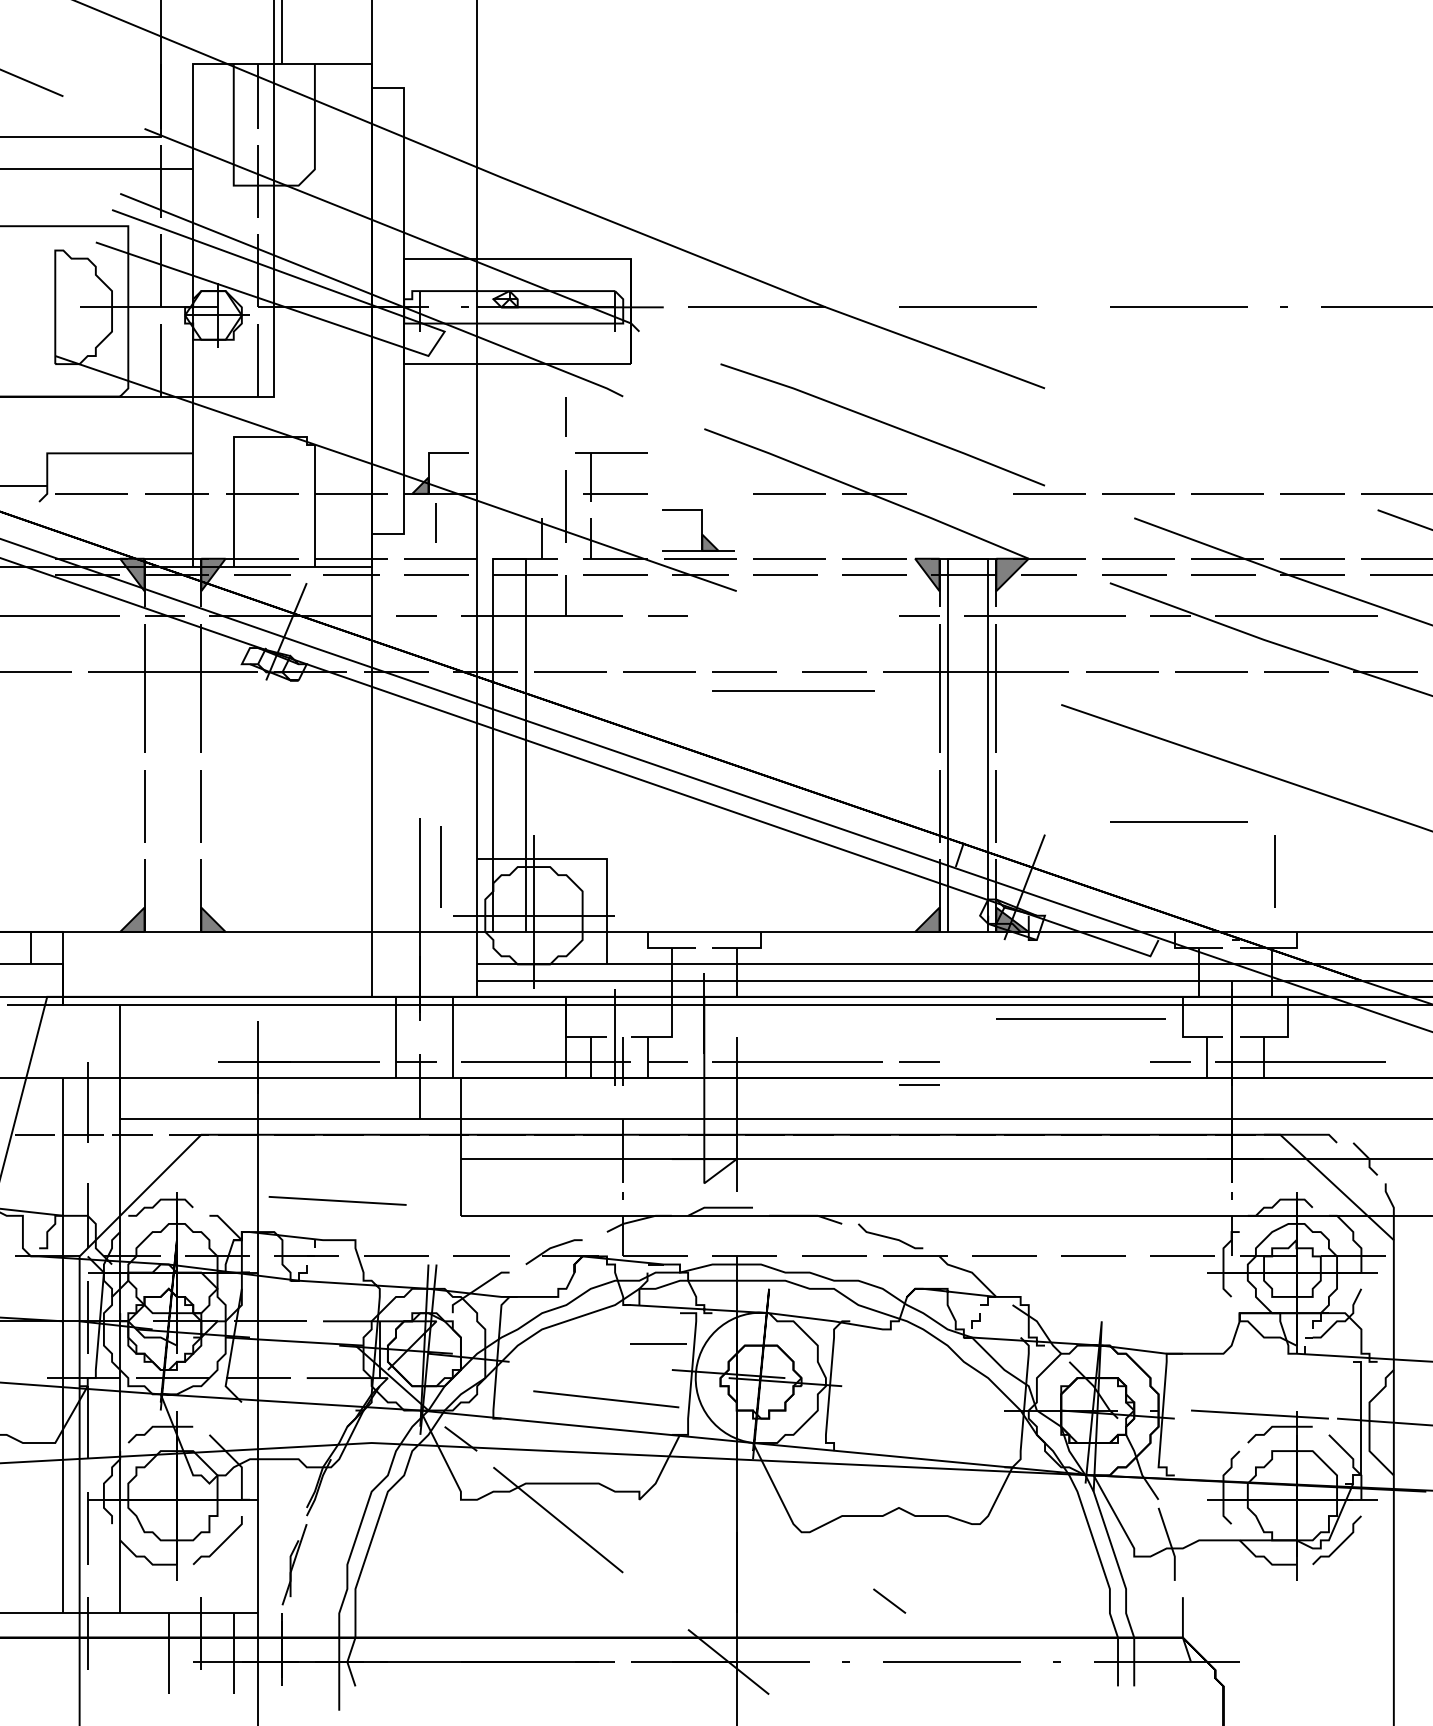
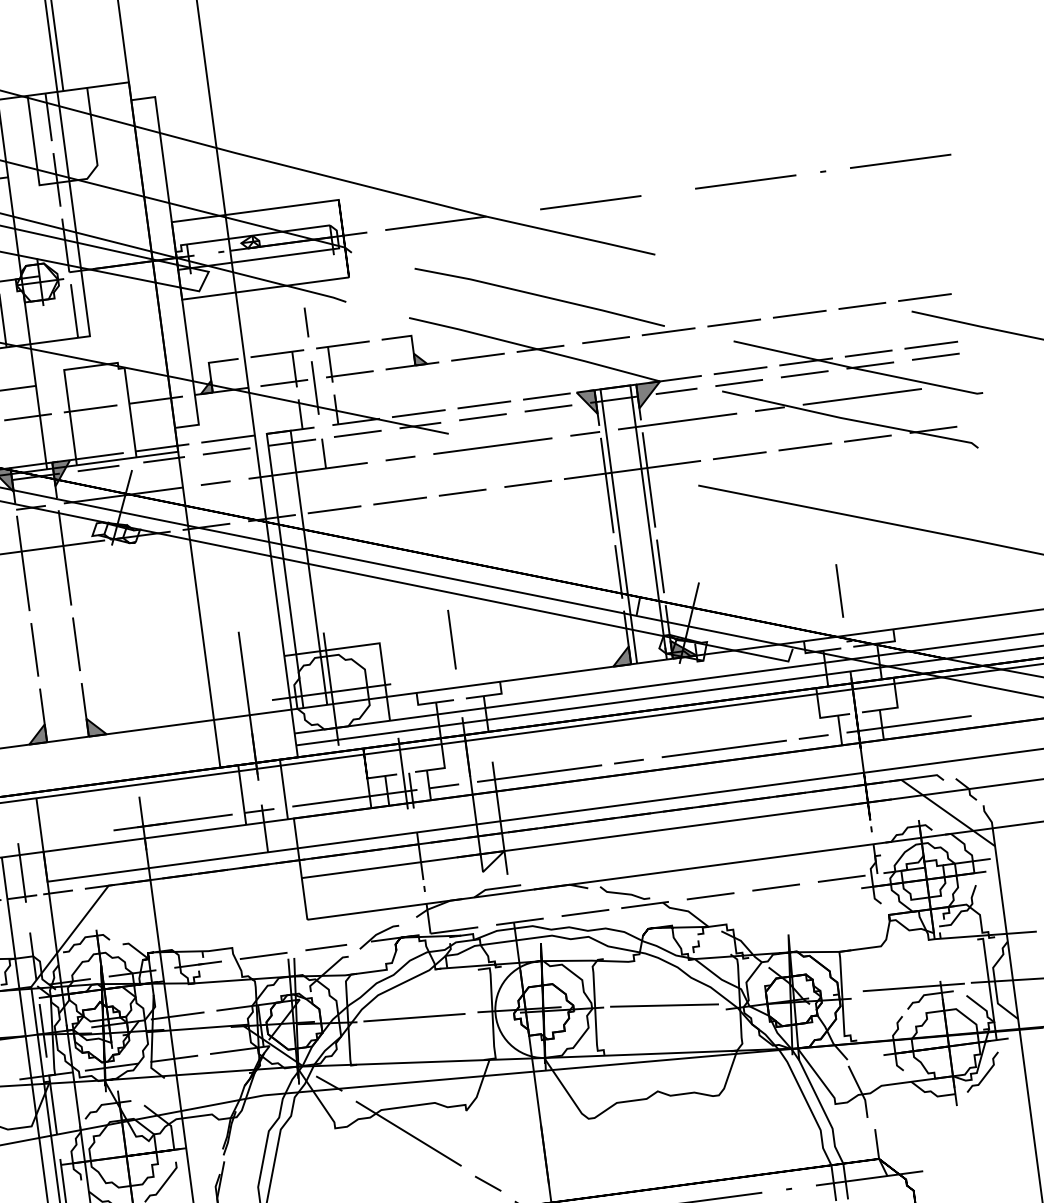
part: (521, 493) -> (281, 383), added
line: (963, 493) -> (605, 339), added
line: (435, 522) -> (220, 412), removed
part: (698, 530) -> (410, 350), moved
line: (793, 690) -> (492, 446), moved
line: (1178, 821) -> (795, 559), removed
line: (440, 866) -> (451, 639), moved
line: (1274, 871) -> (839, 591), moved
line: (1080, 1018) -> (723, 748), moved
line: (919, 1084) -> (631, 778), removed
line: (337, 1200) -> (414, 1017), moved
line: (658, 1343) -> (465, 994), removed
line: (606, 1399) -> (664, 1005), moved
line: (889, 1600) -> (488, 1183), moved

